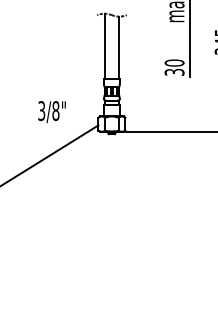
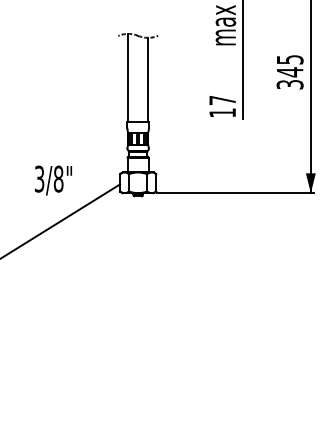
text: (174, 67) -> (222, 106), 30 -> 17
text: (52, 112) -> (53, 180), moved

